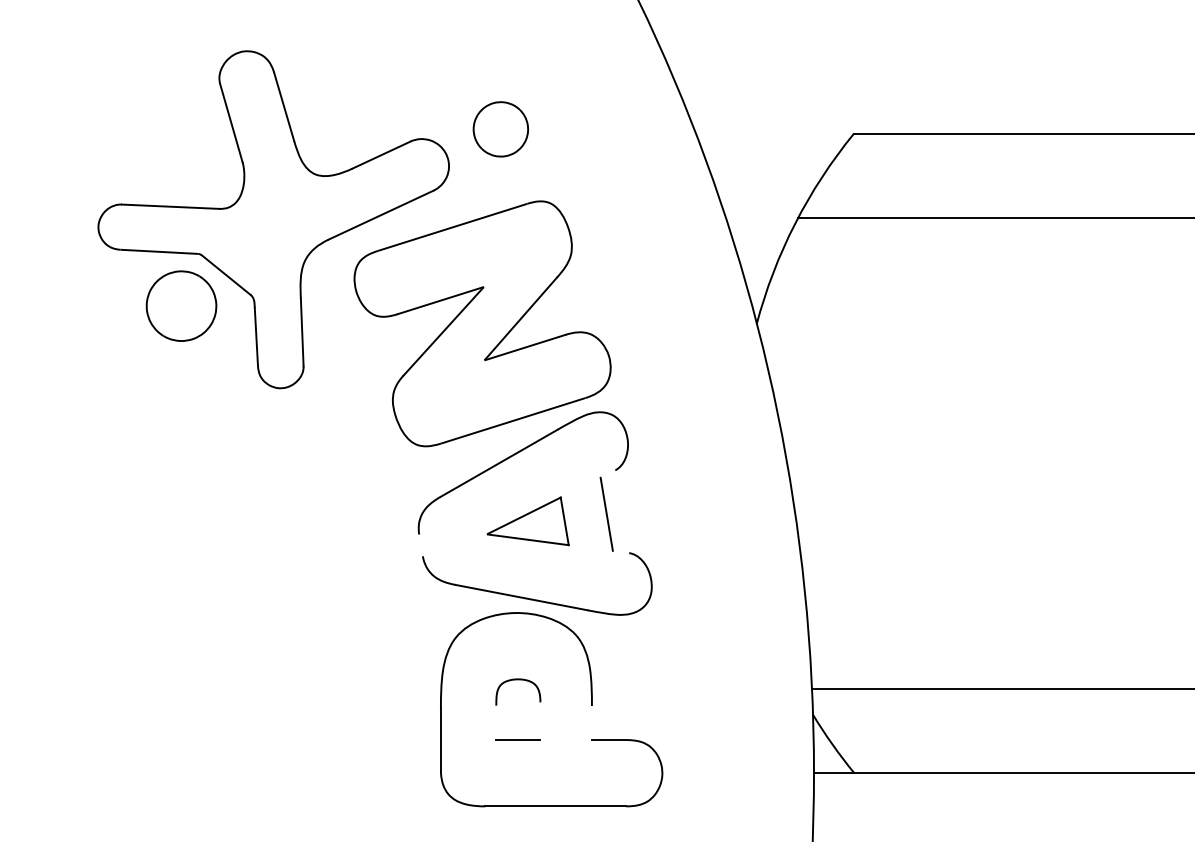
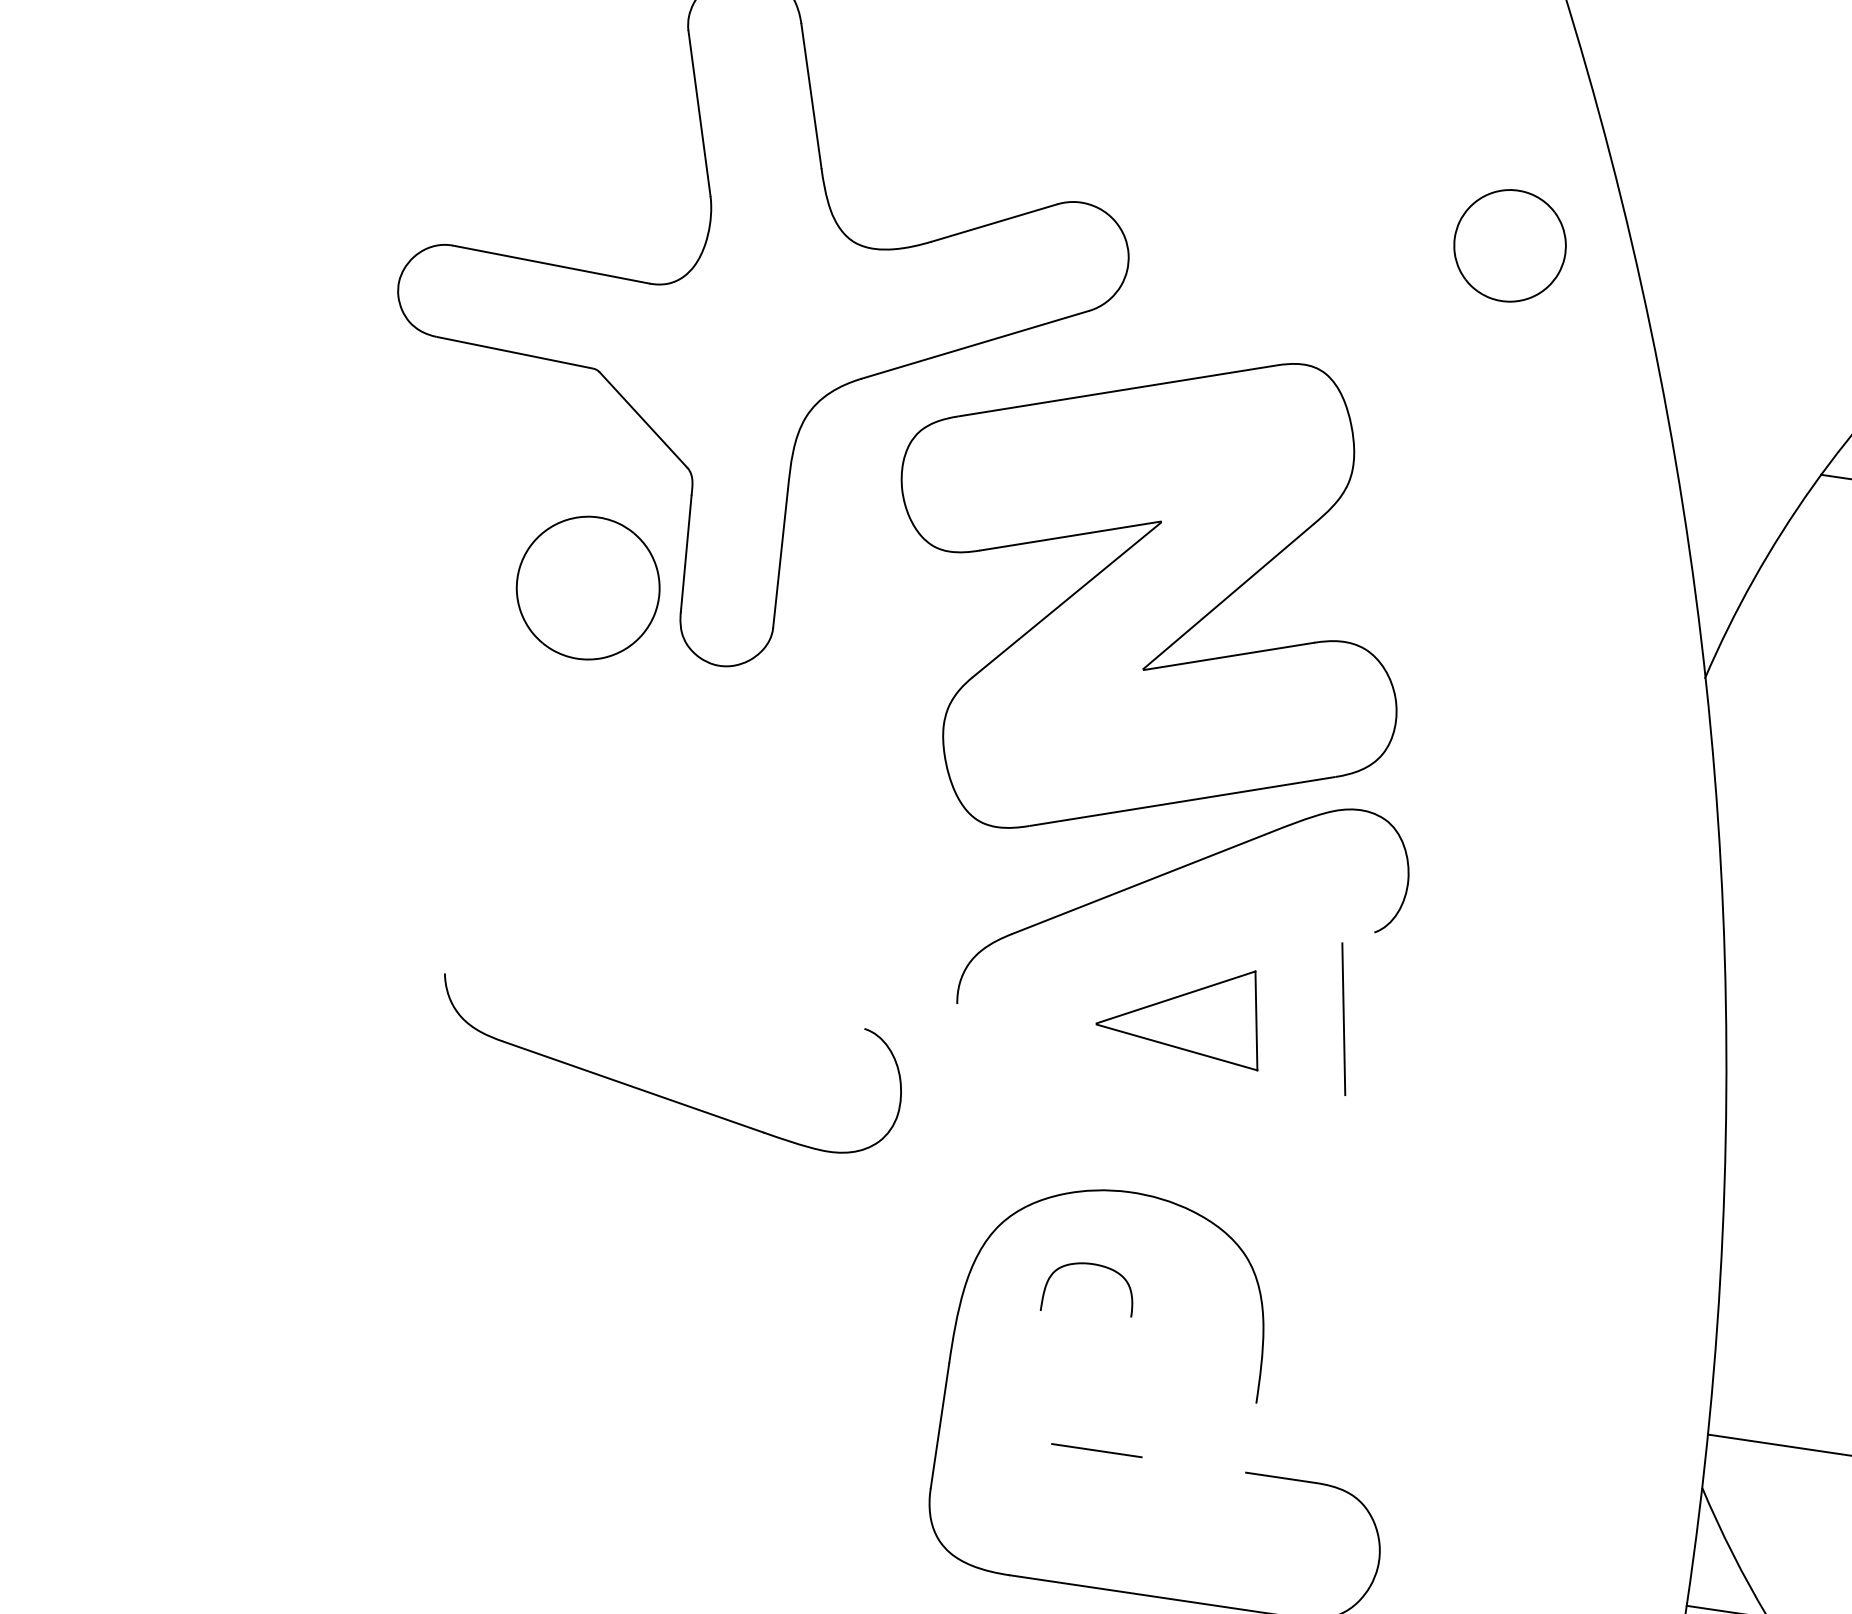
part: (500, 129) -> (1509, 245), moved
part: (181, 305) -> (588, 586), moved
part: (532, 598) -> (654, 1091), moved
curve: (518, 680) -> (1093, 1266), moved

